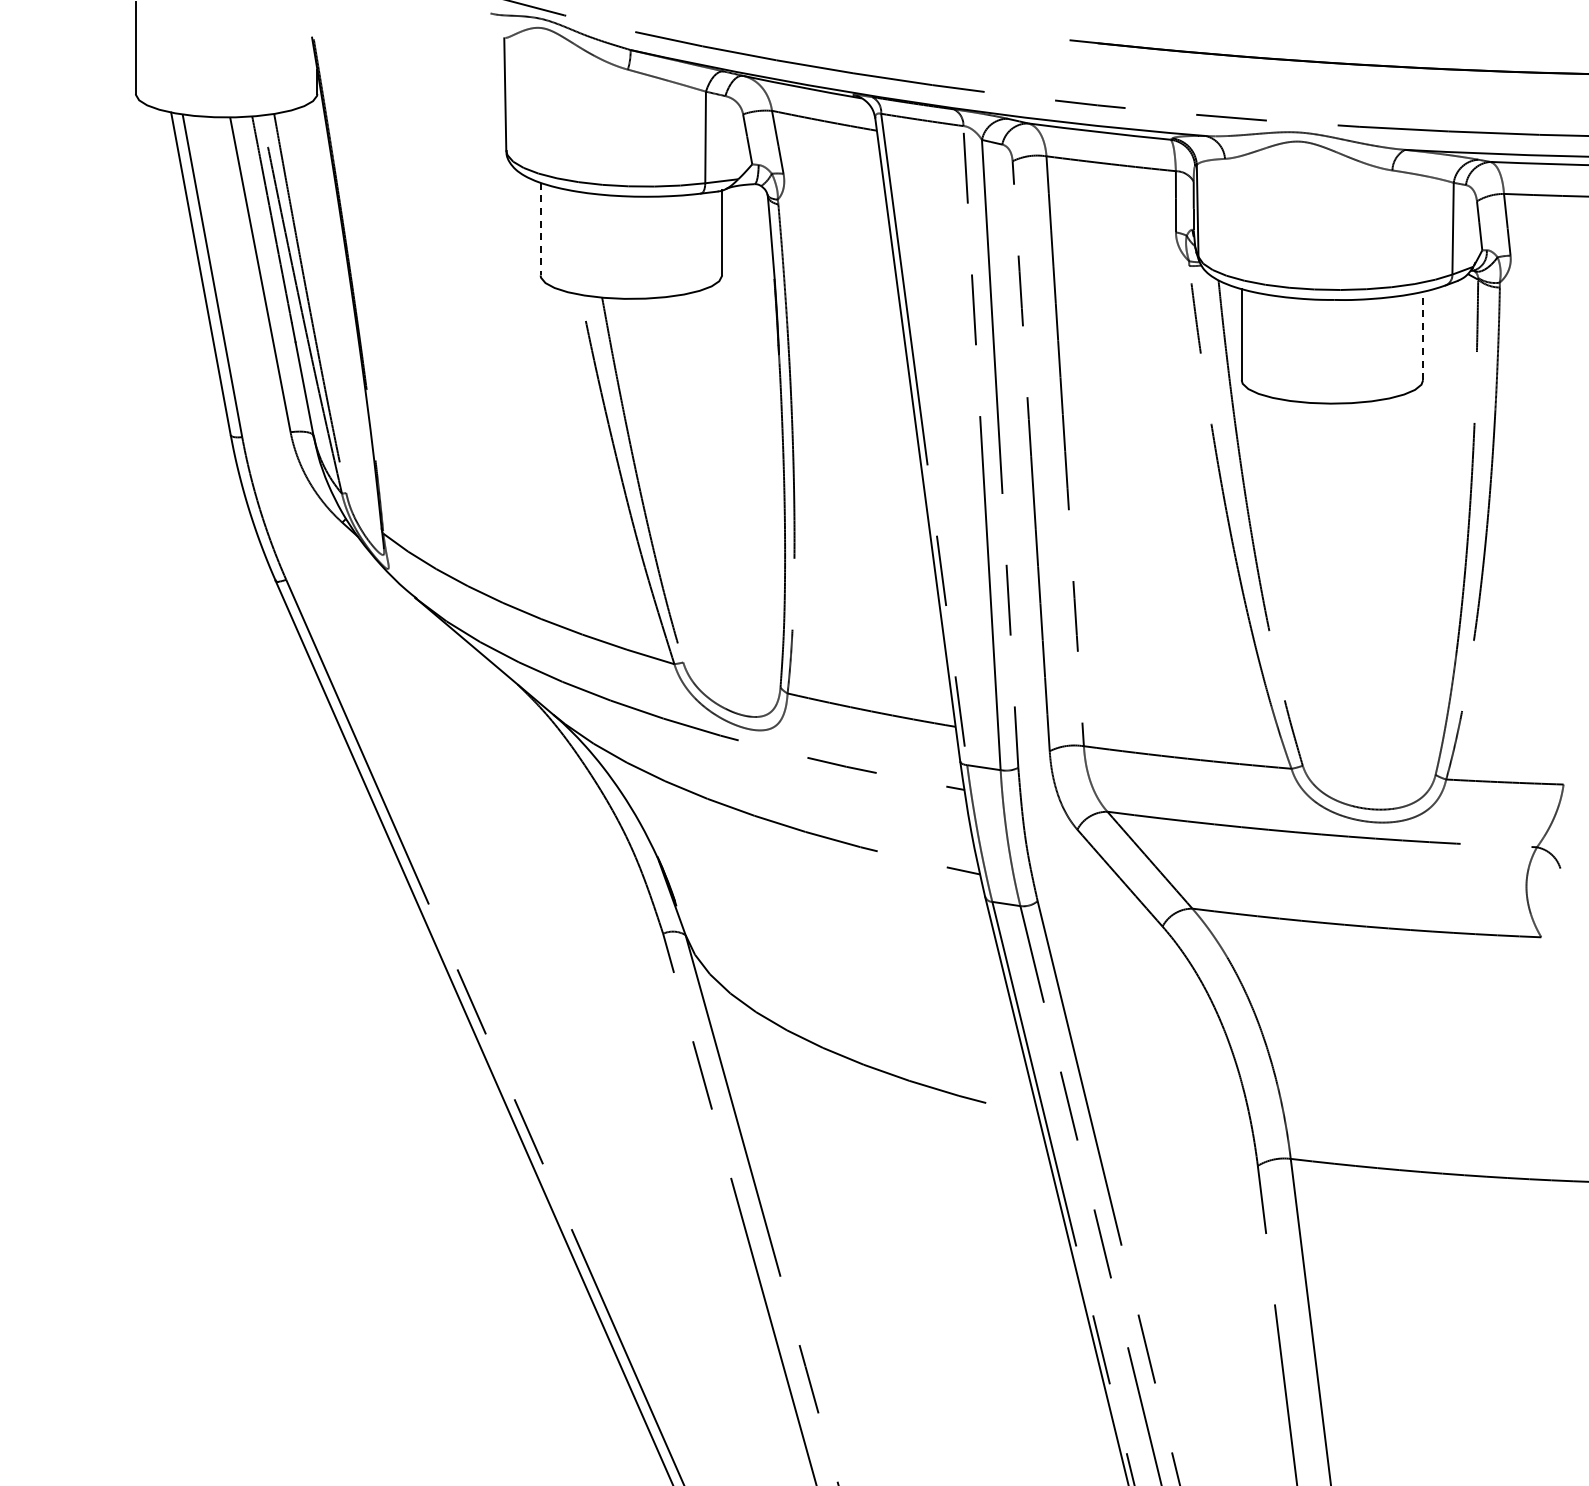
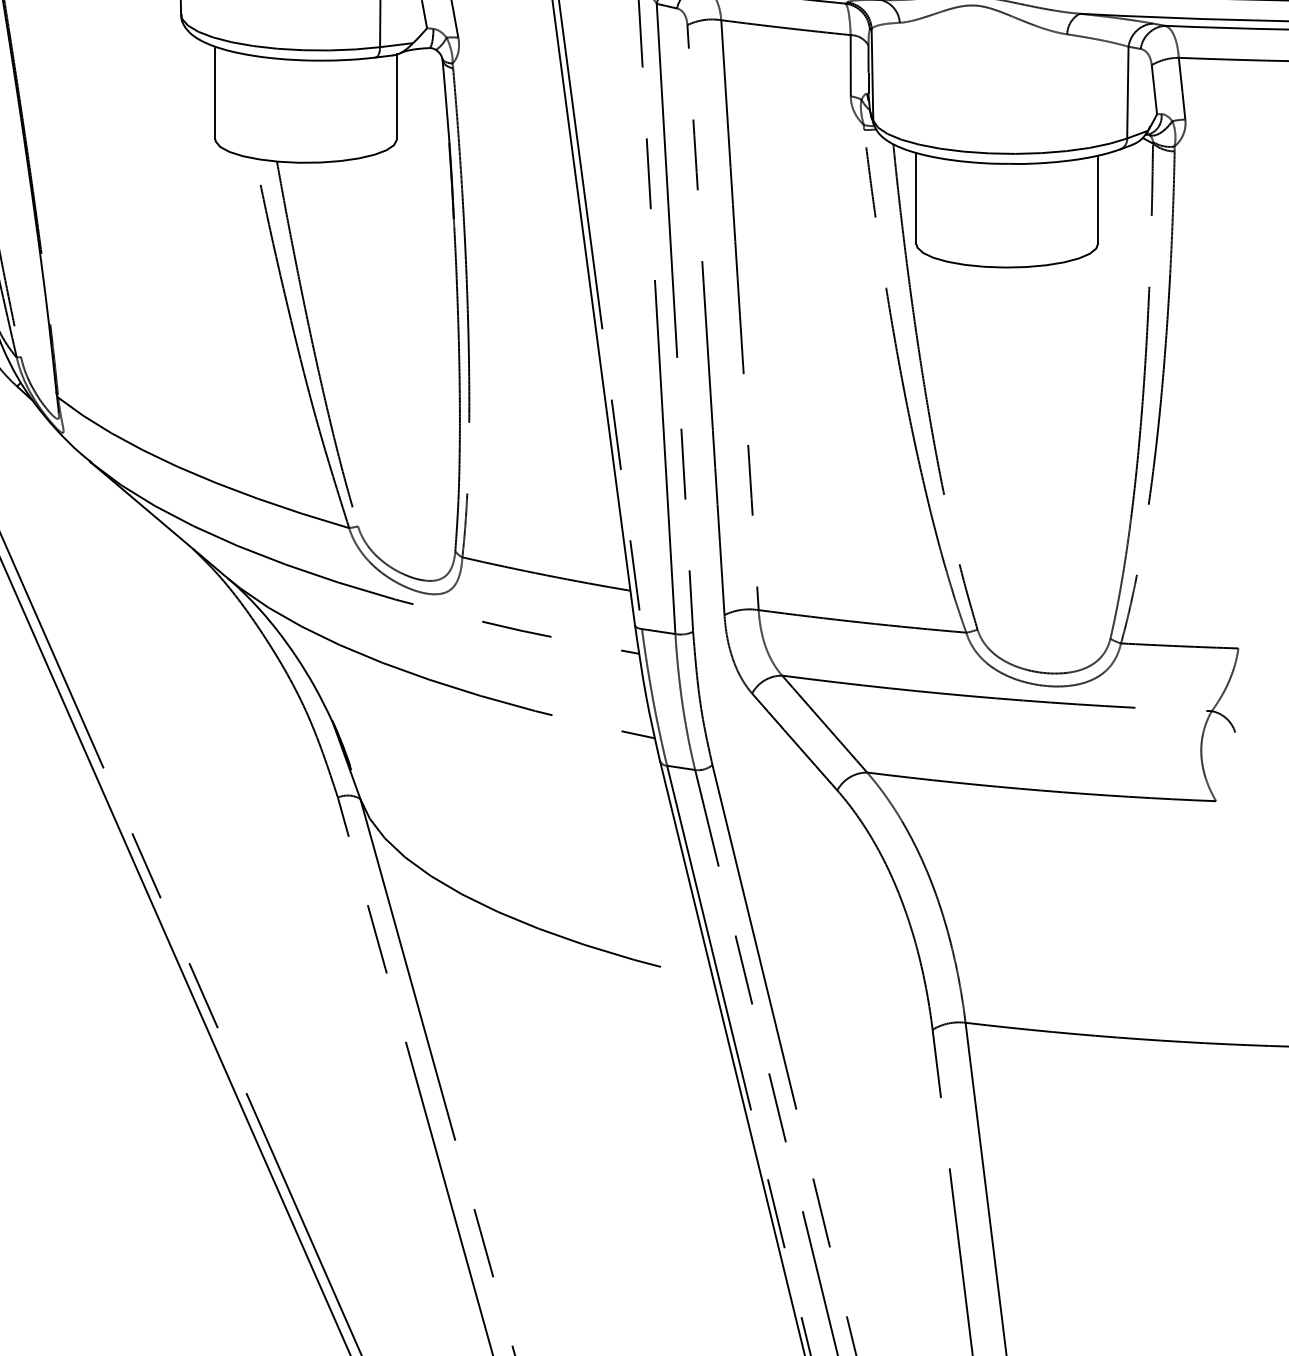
line: (540, 229) -> (215, 93), dashed -> solid
line: (1423, 335) -> (1098, 199), dashed -> solid

